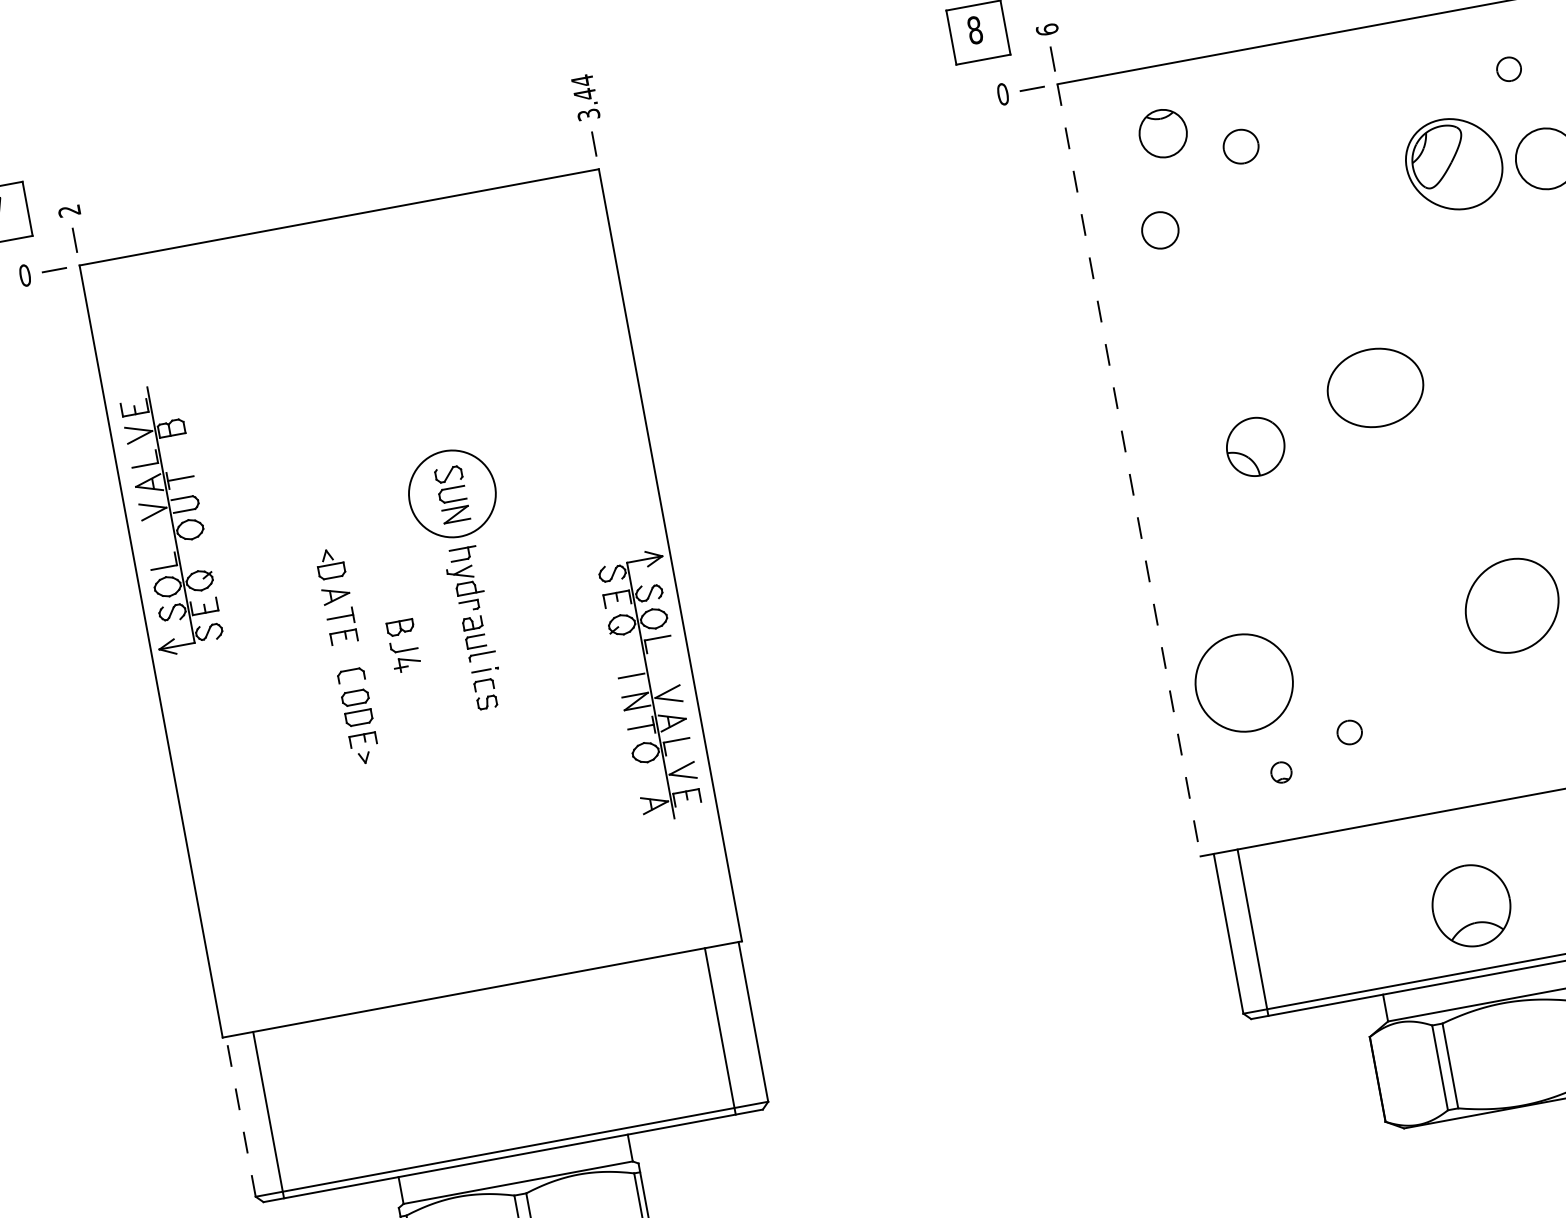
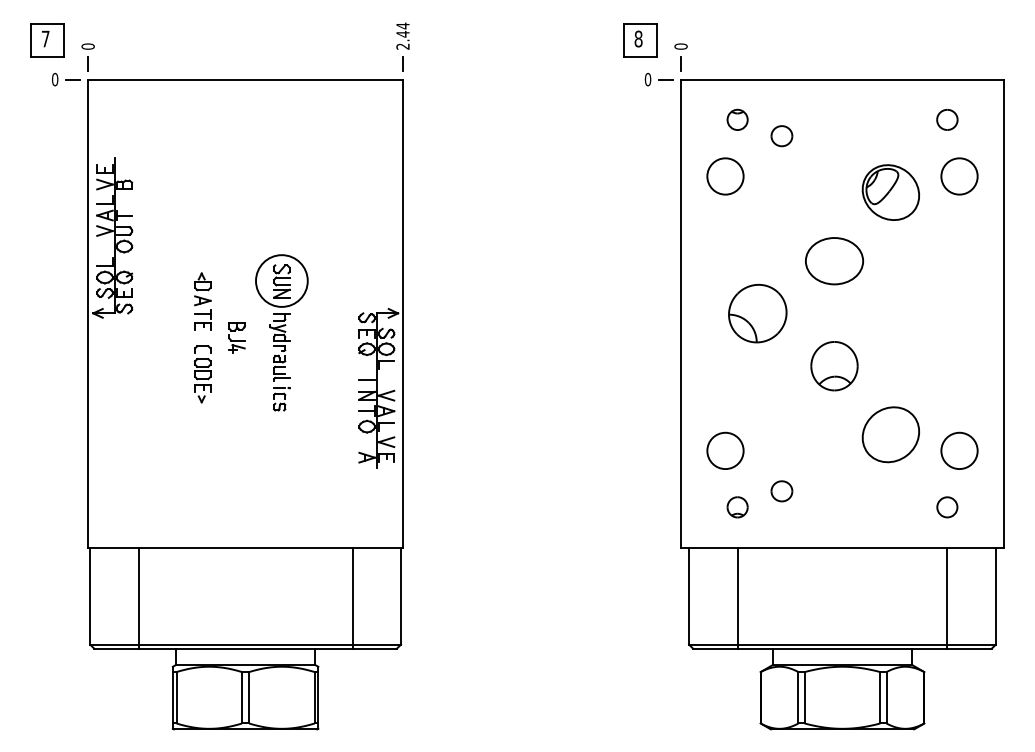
text: (1046, 29) -> (680, 46), 6 -> 0
part: (1509, 68) -> (947, 119), size x1.43
text: (587, 114) -> (402, 46), 3.44 -> 2.44
part: (1162, 132) -> (737, 119), size x0.71
part: (1453, 164) -> (890, 192), moved
text: (68, 211) -> (87, 46), 2 -> 0
circle: (1160, 230) -> (725, 176), size x1.67
part: (1375, 388) -> (834, 261), moved
part: (1255, 446) -> (757, 313), size x1.67
line: (1129, 471) -> (681, 314), dashed -> solid
part: (467, 578) -> (281, 332), moved
circle: (1244, 682) -> (725, 450), size x0.62
part: (1349, 732) -> (781, 491), size x1.43
part: (1281, 772) -> (737, 507), size x1.67
part: (1471, 906) -> (834, 366), moved
line: (1252, 931) -> (737, 597), moved
line: (720, 1030) -> (352, 597), moved
line: (268, 1114) -> (138, 597), moved
line: (241, 1115) -> (90, 595), dashed -> solid

